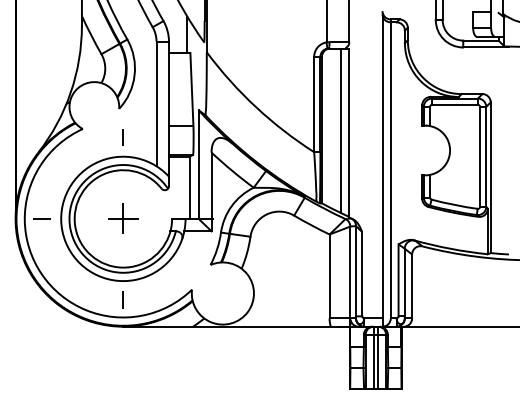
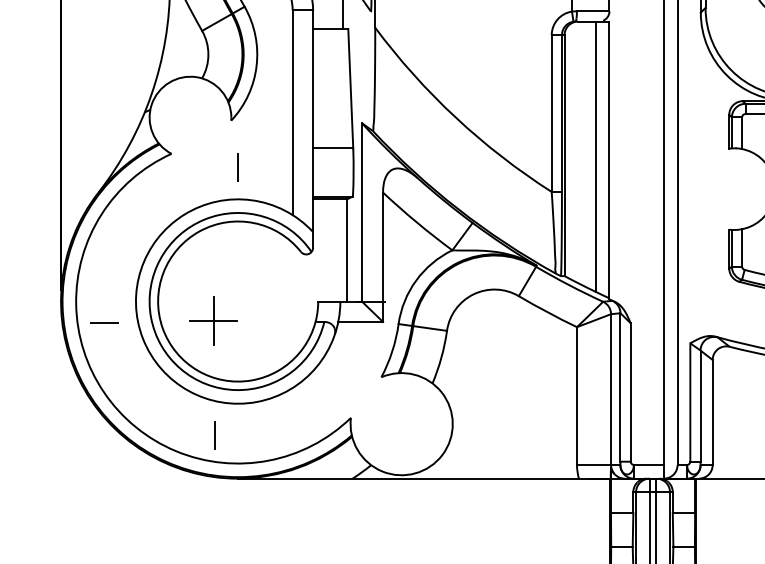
line: (41, 218) -> (103, 322), moved
part: (123, 218) -> (213, 320), moved
line: (122, 299) -> (213, 433), moved

